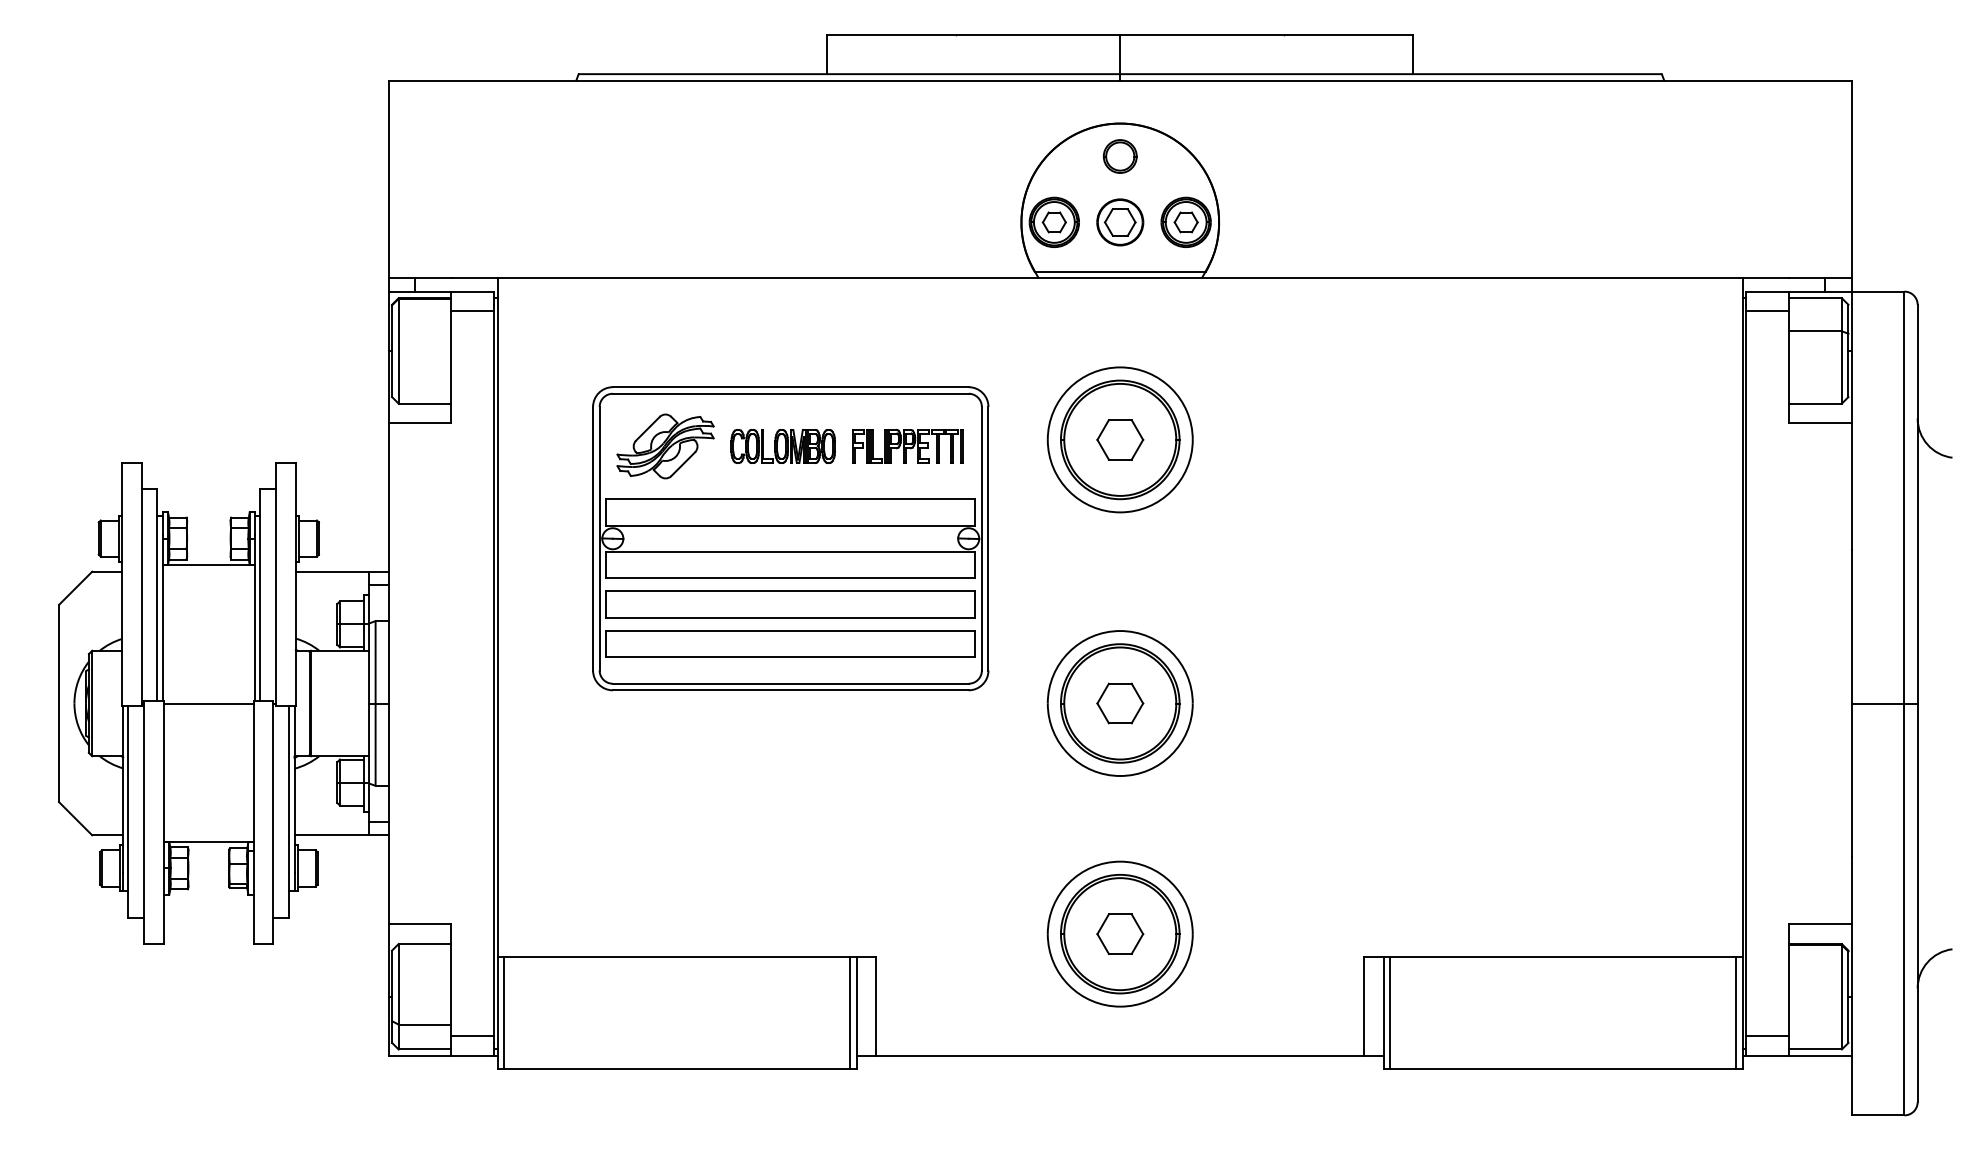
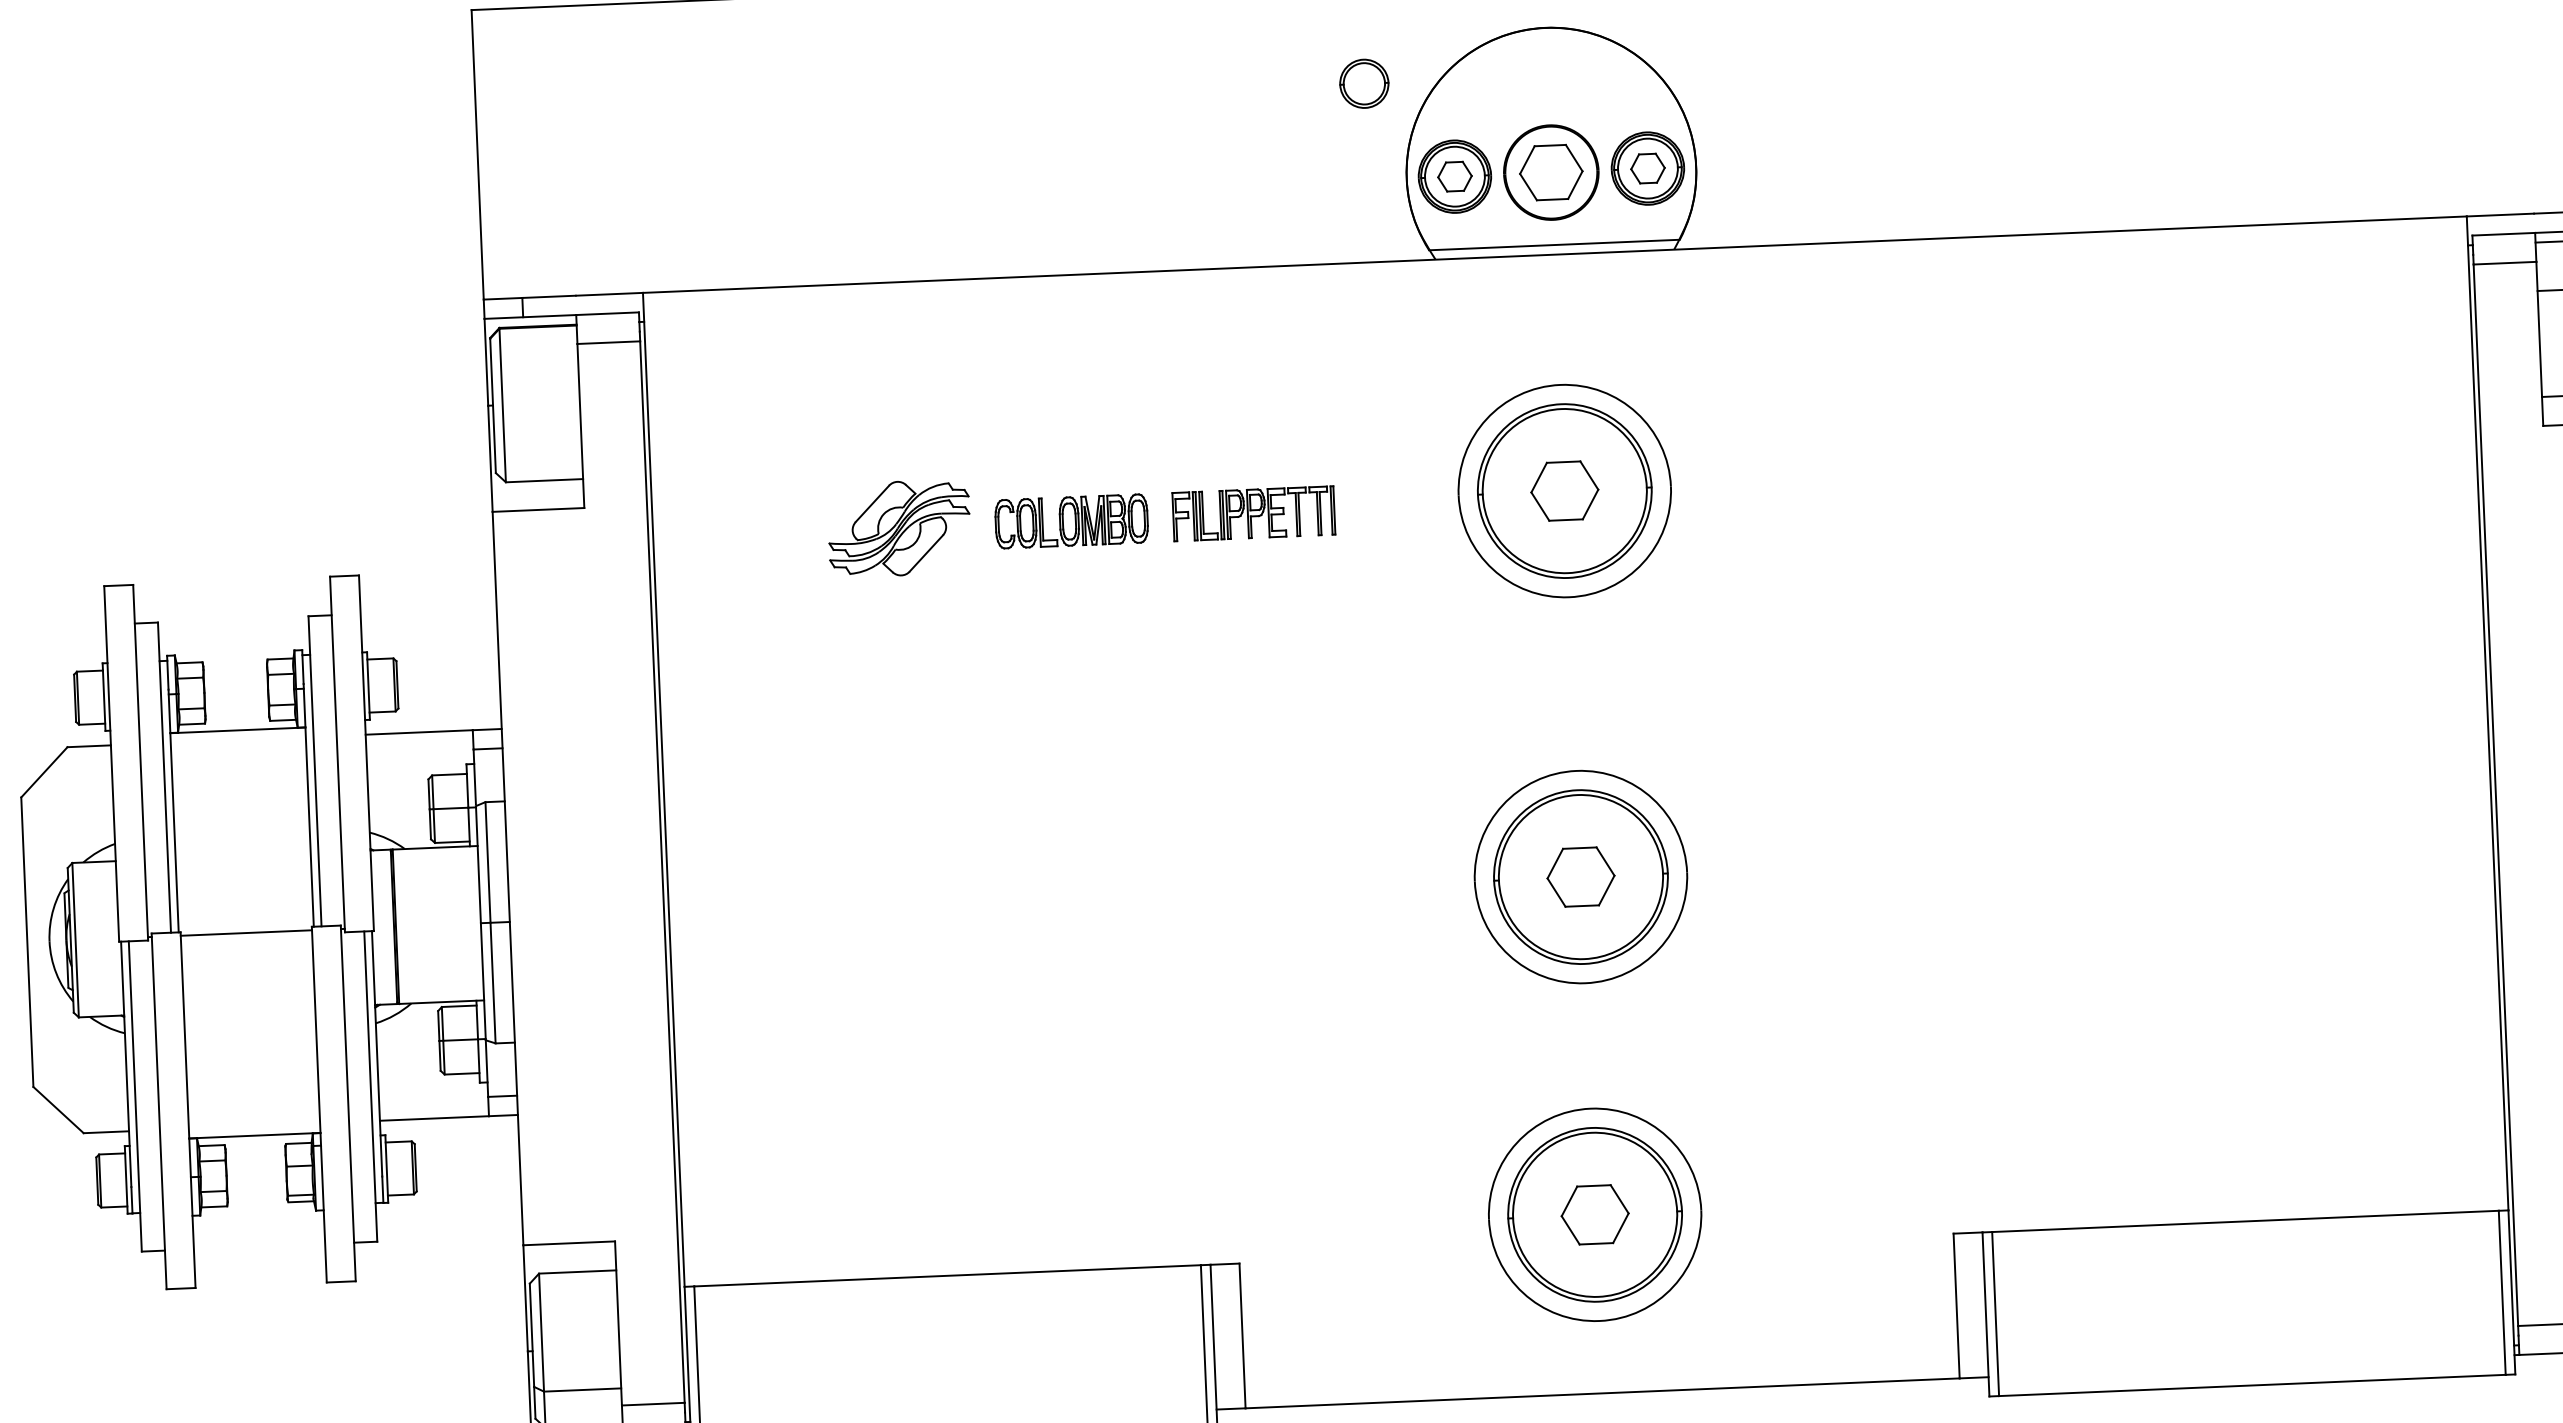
part: (1119, 156) -> (1363, 83), moved
part: (1120, 222) -> (1551, 172), size x1.4
part: (790, 538) -> (1087, 655), removed

